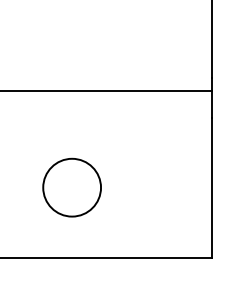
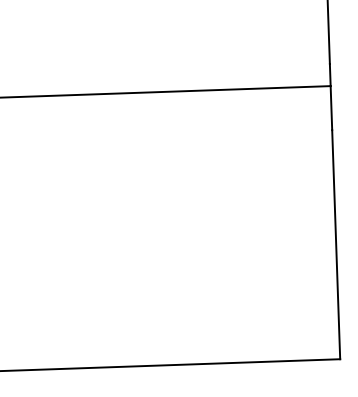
circle: (71, 187) -> (105, 252), removed

